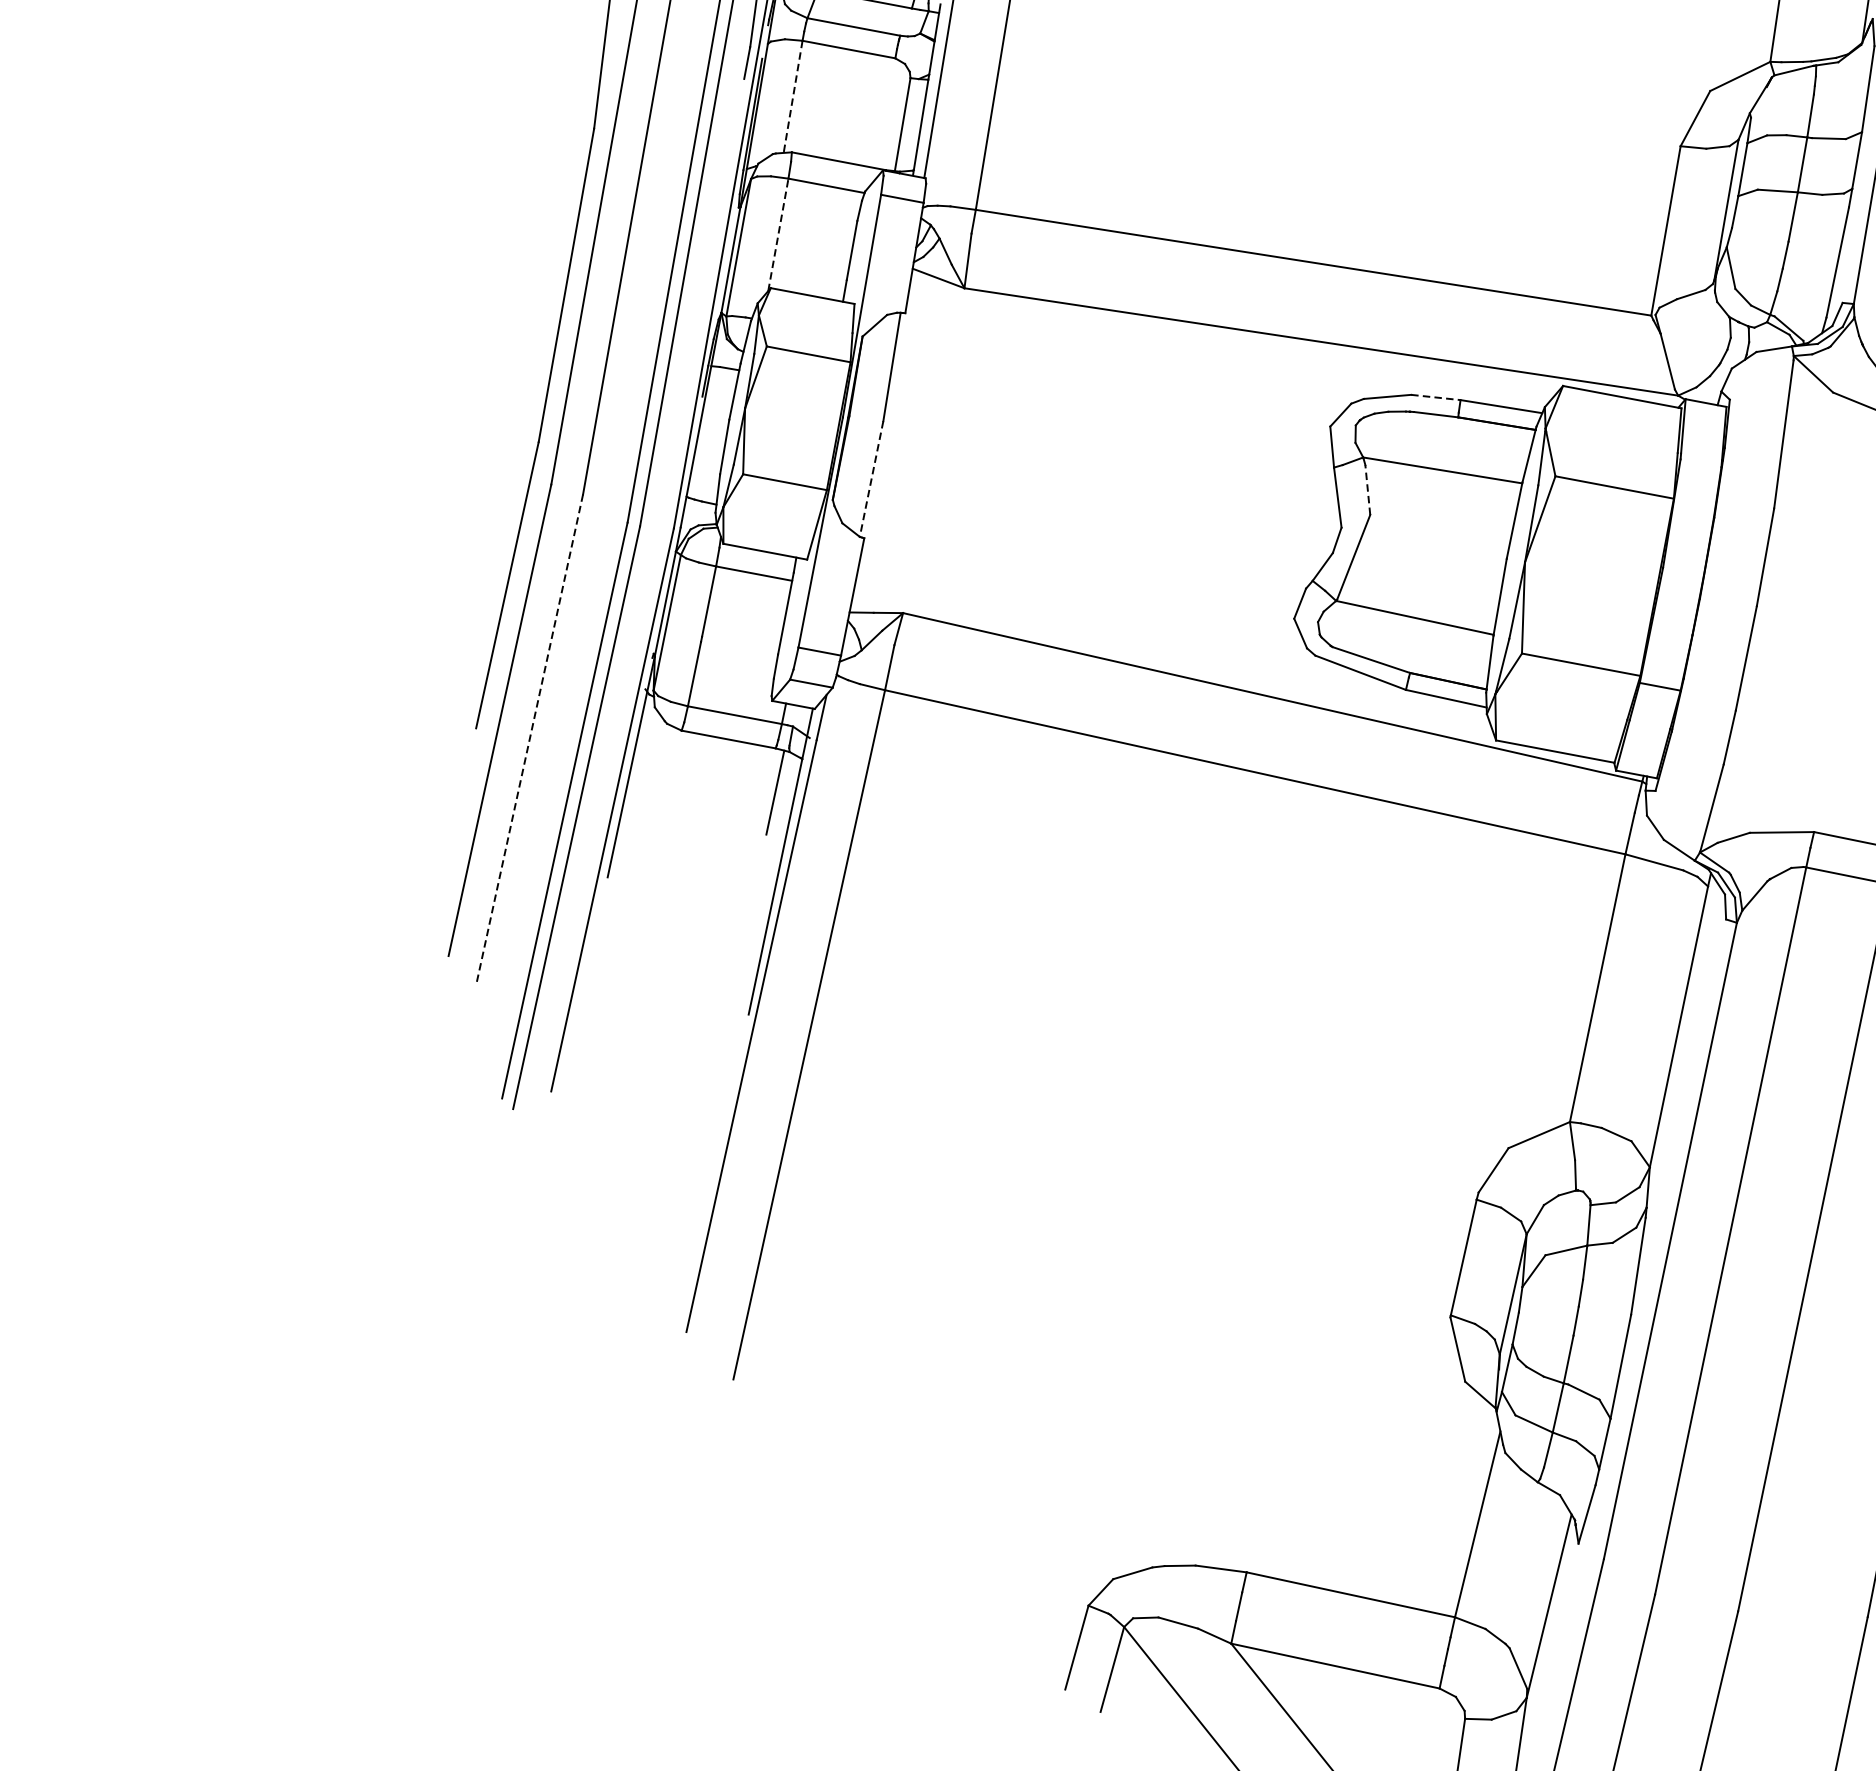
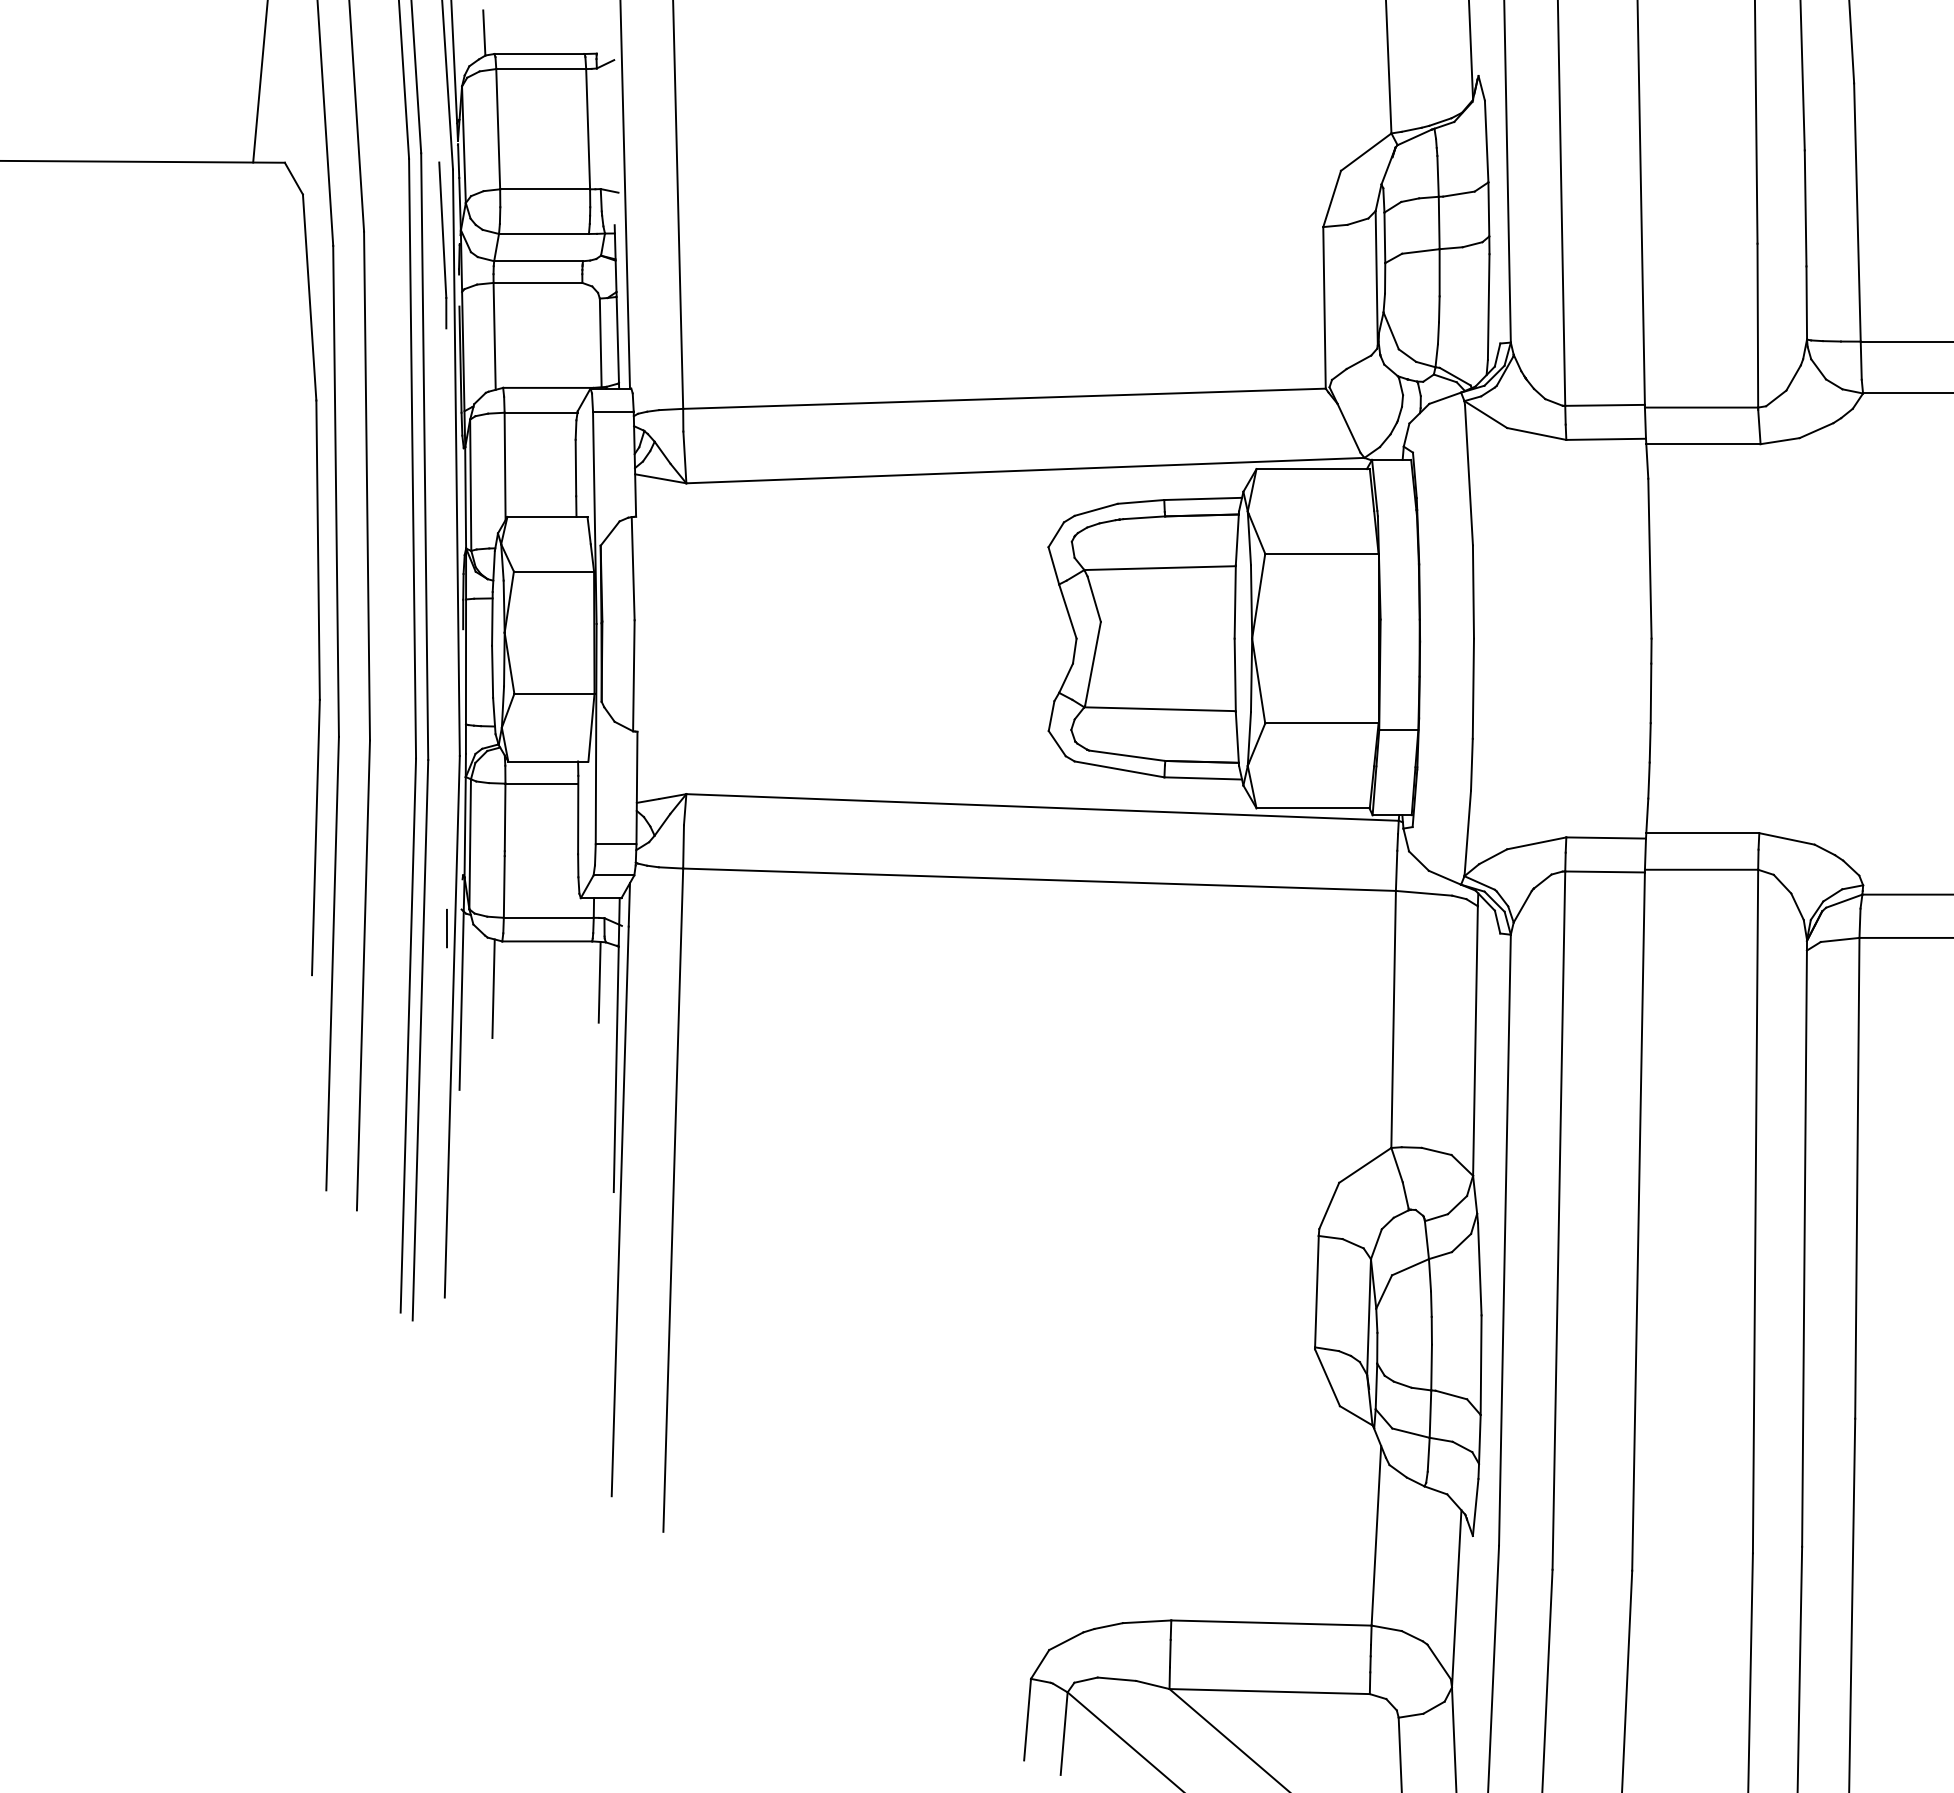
line: (792, 96) -> (494, 336), dashed -> solid
line: (778, 234) -> (505, 466), dashed -> solid
line: (1436, 397) -> (1141, 501), dashed -> solid
line: (871, 478) -> (633, 675), dashed -> solid
line: (1368, 490) -> (1094, 599), dashed -> solid
line: (625, 706) -> (446, 928), added
line: (529, 738) -> (363, 975), dashed -> solid
line: (663, 778) -> (493, 988), added

